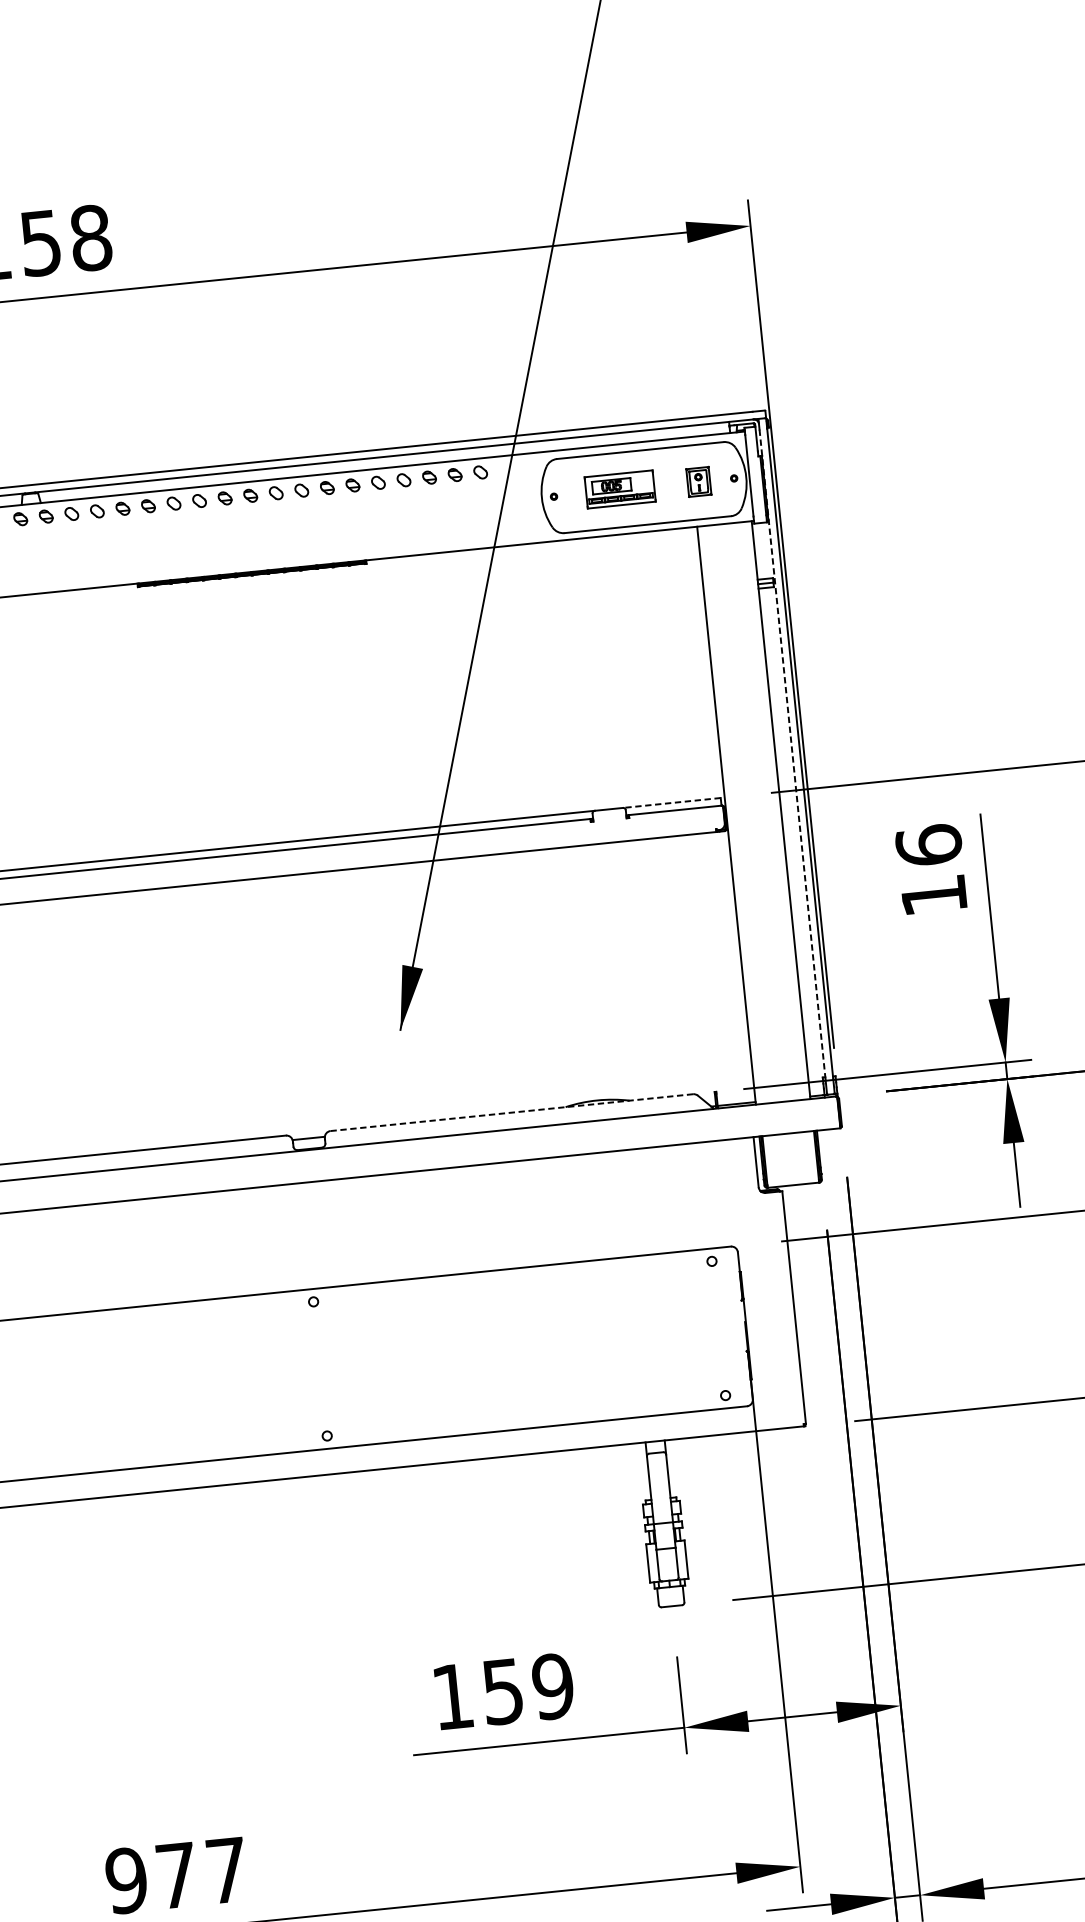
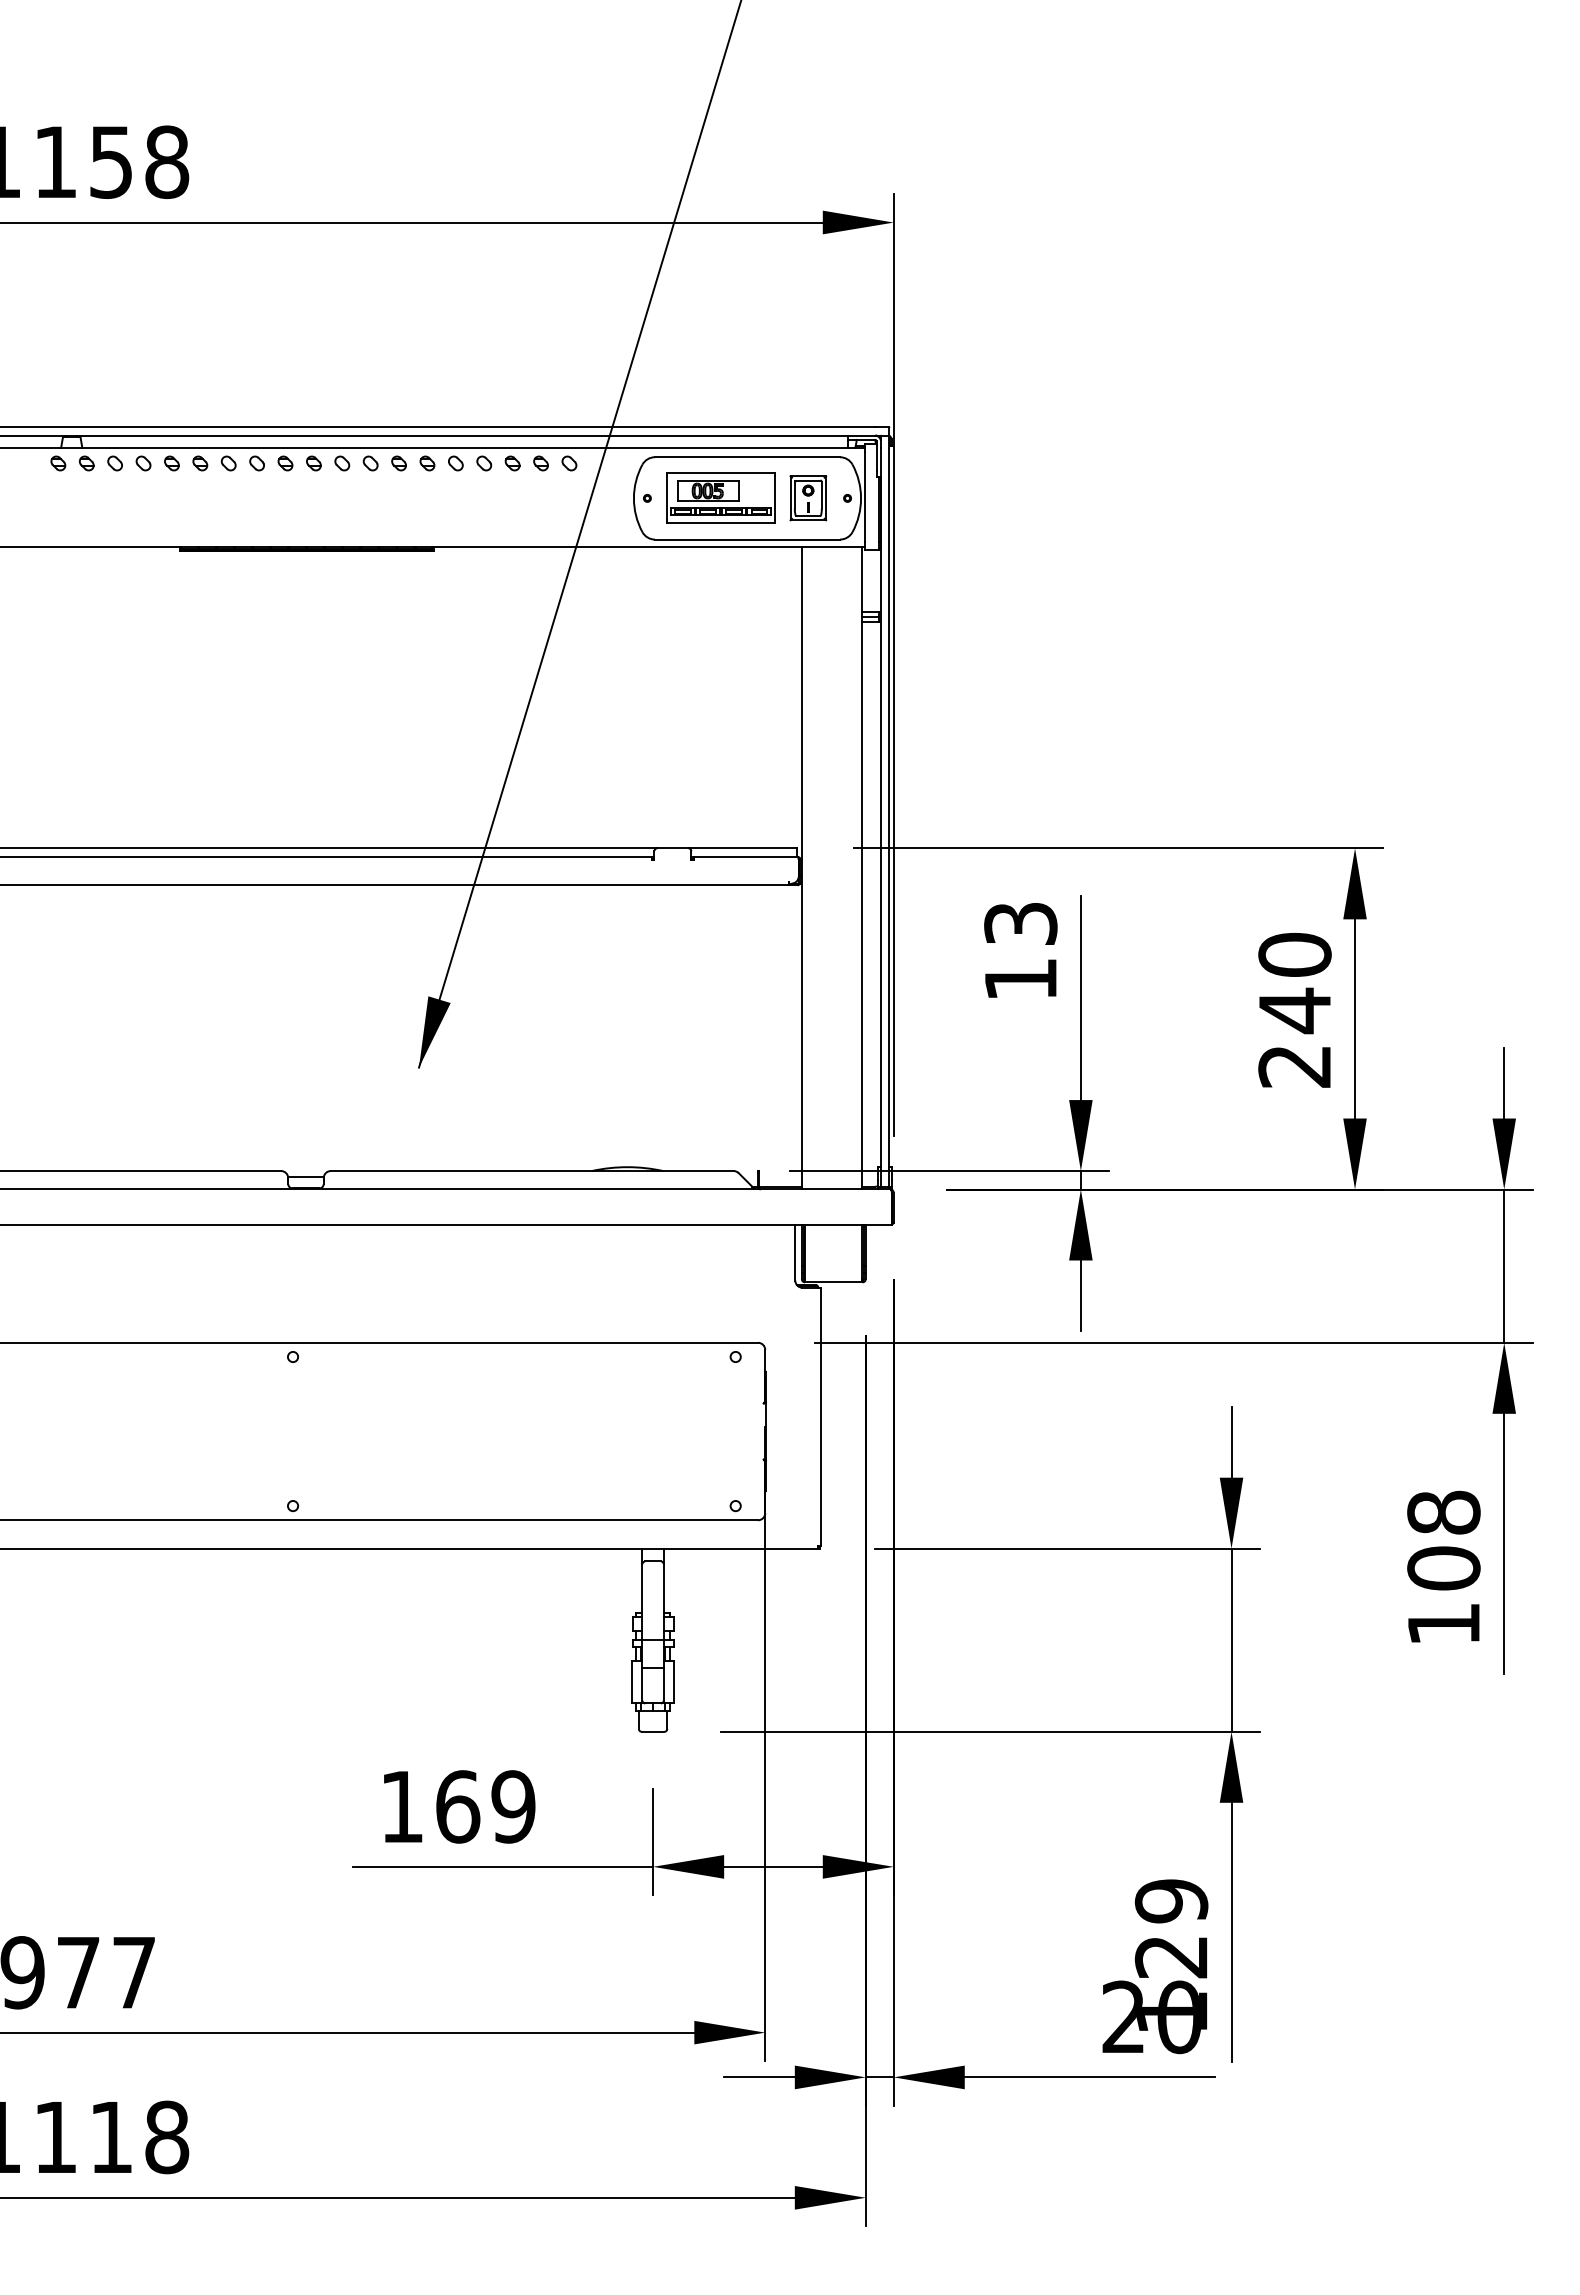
part: (699, 482) -> (808, 498), size x1.43
part: (619, 489) -> (720, 497), size x1.43
line: (792, 755) -> (880, 809), dashed -> solid
line: (671, 803) -> (742, 848), dashed -> solid
text: (928, 845) -> (1020, 923), 16 -> 13
line: (511, 1113) -> (531, 1171), dashed -> solid
text: (503, 1691) -> (458, 1806), 159 -> 169

